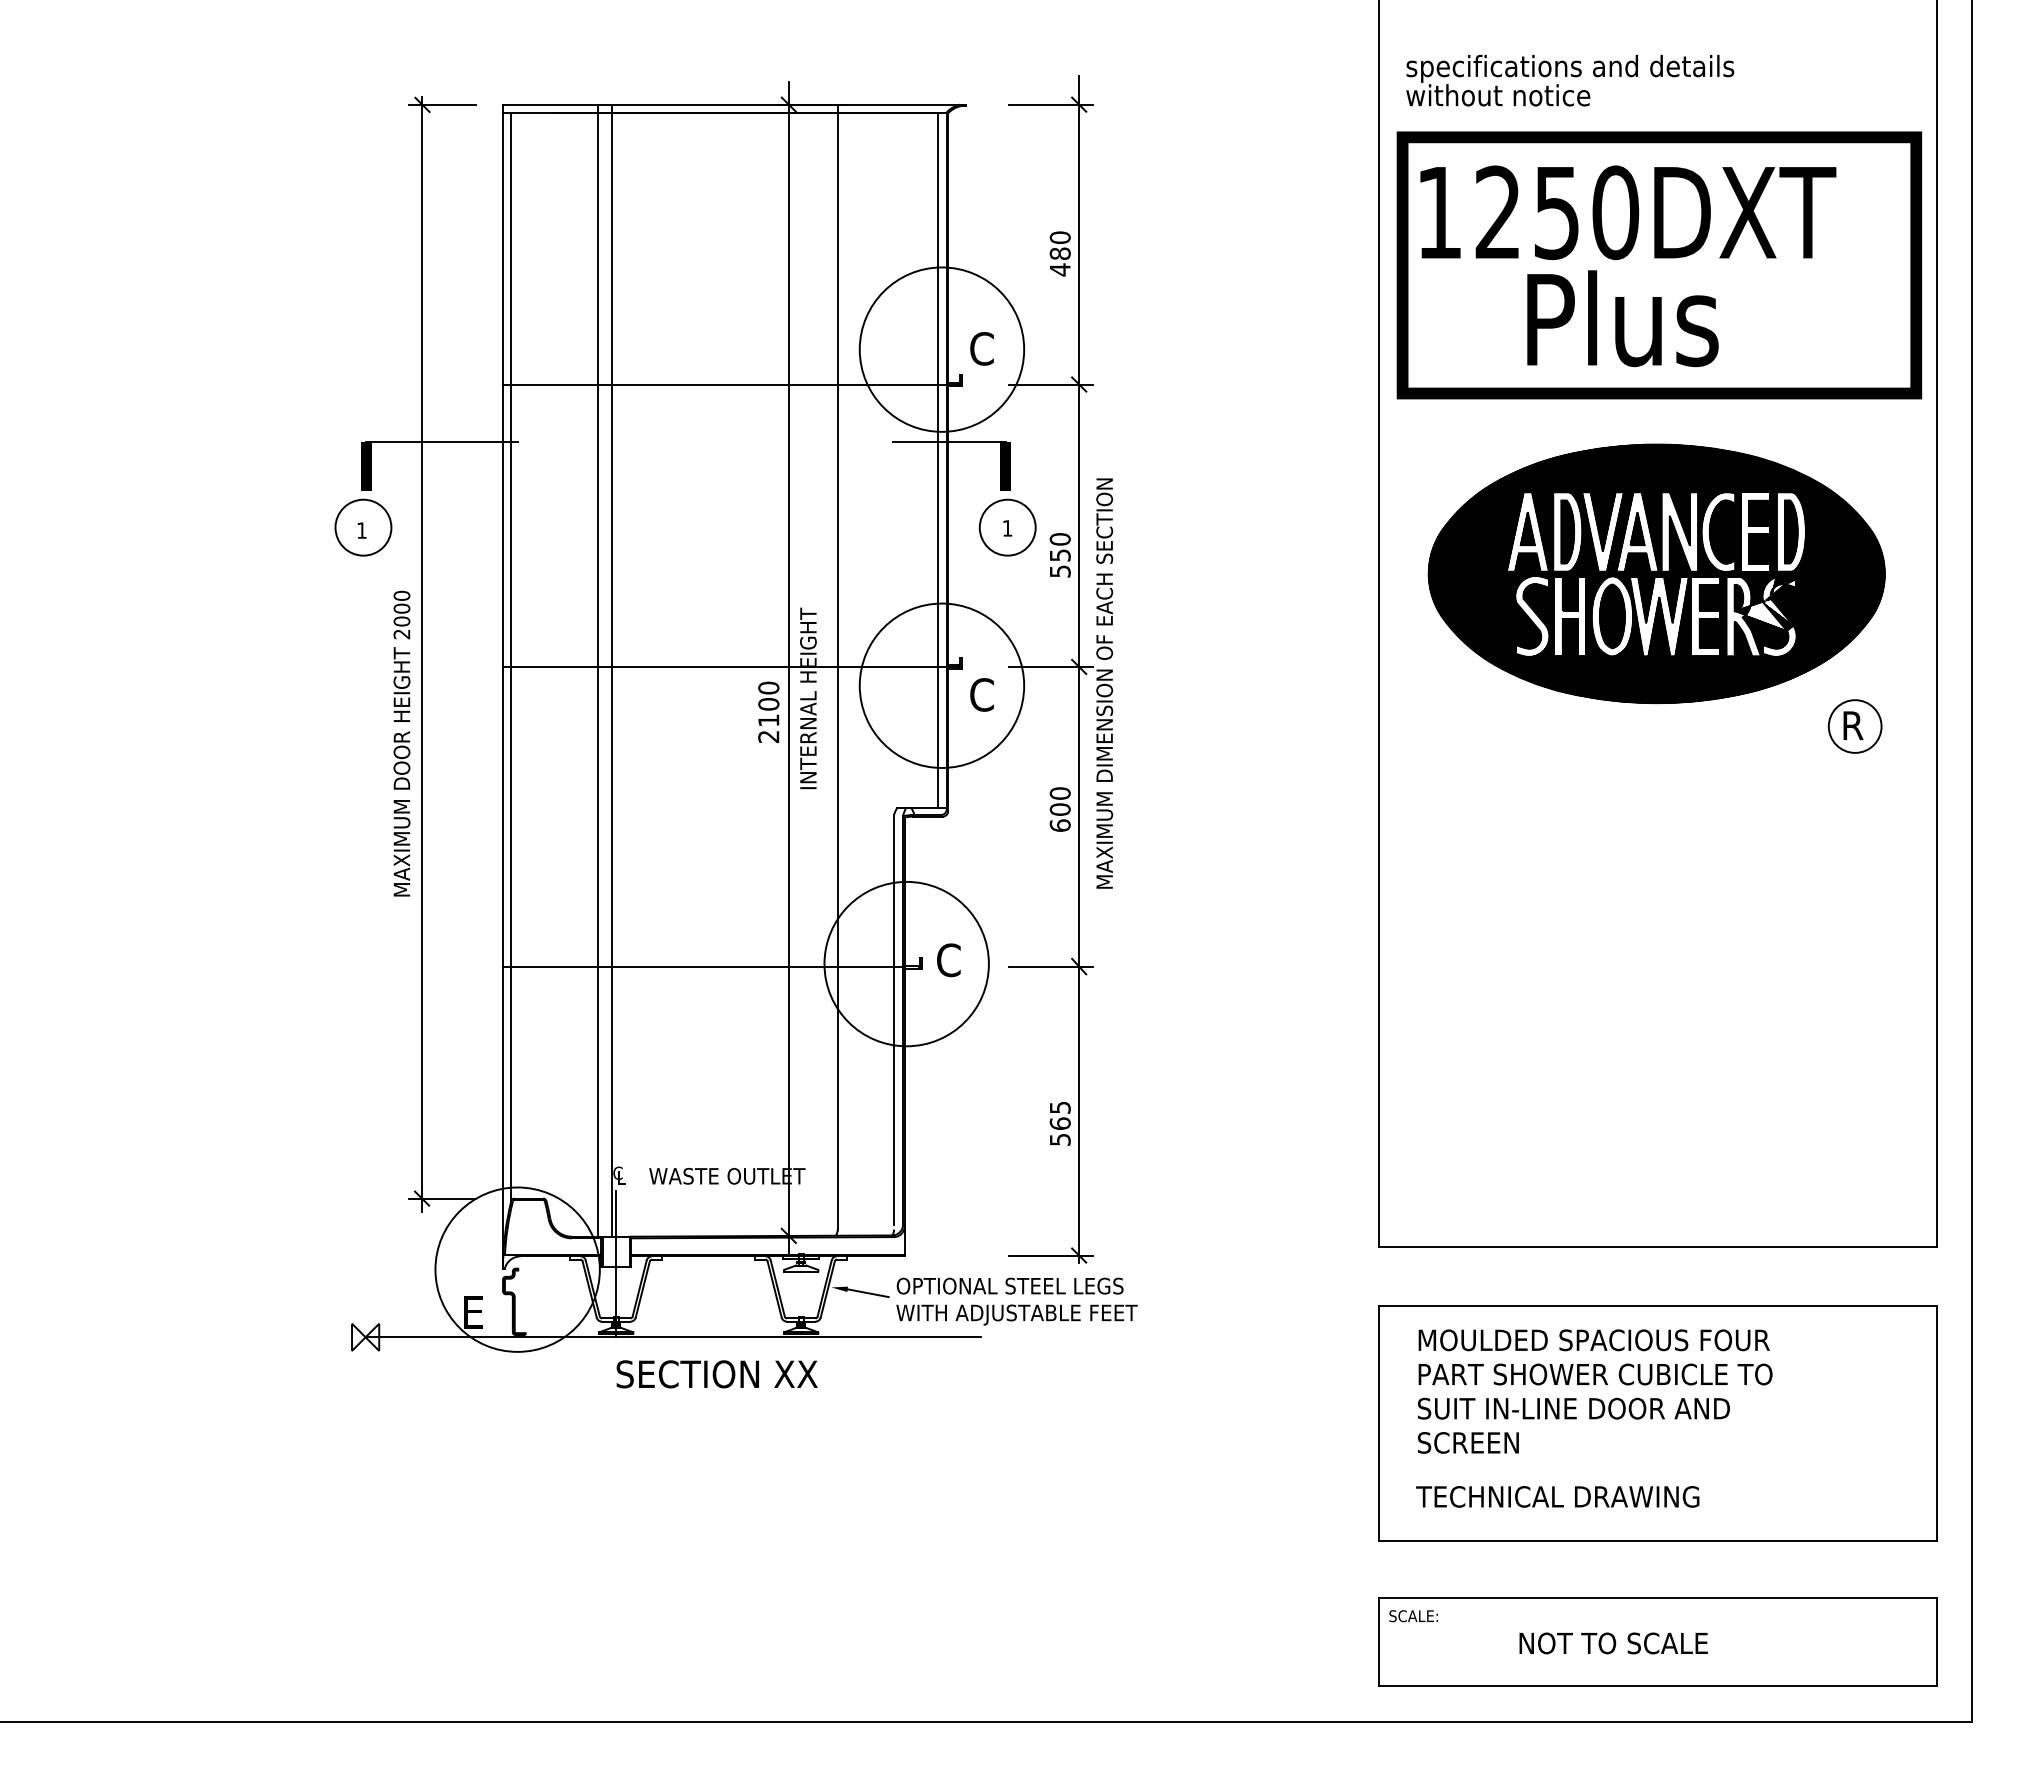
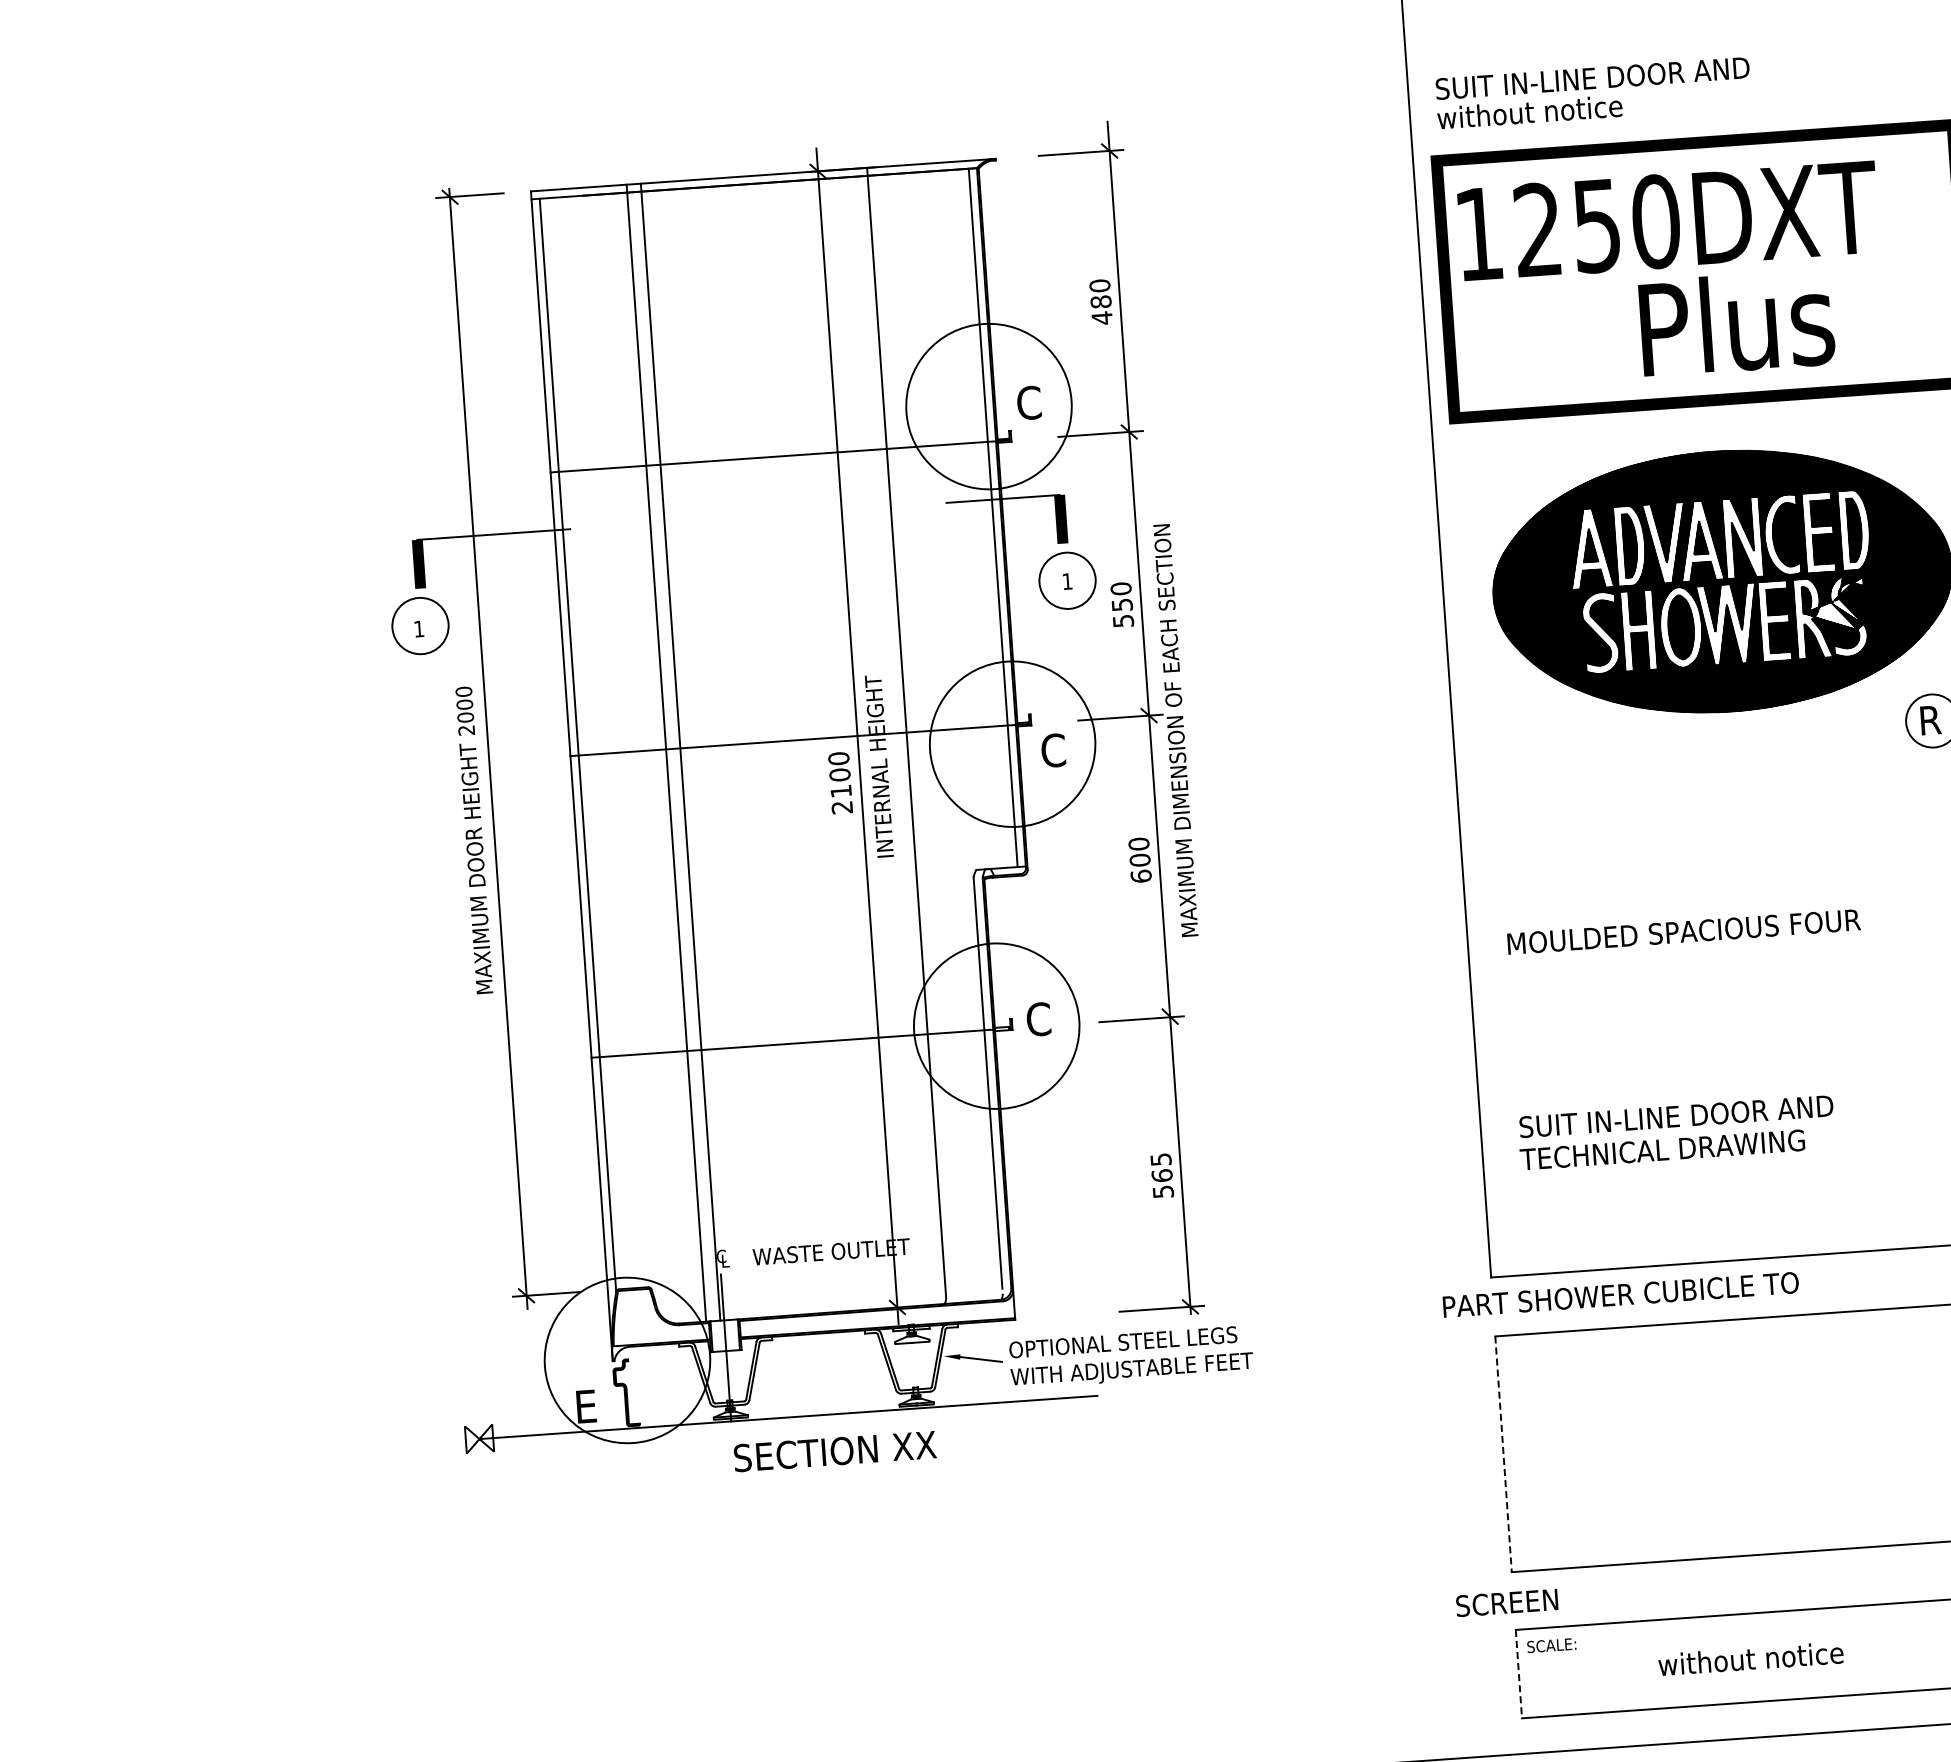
text: (1570, 68) -> (1600, 80), specifications and details -> SUIT IN-LINE DOOR AND
text: (1622, 318) -> (1736, 322), moved
text: (1593, 1340) -> (1683, 932), moved
text: (1595, 1374) -> (1620, 1294), moved
text: (1573, 1408) -> (1676, 1116), moved
line: (1379, 1423) -> (1503, 1454), solid -> dashed
text: (1468, 1442) -> (1507, 1602), moved
text: (1557, 1496) -> (1662, 1149), moved
line: (1379, 1642) -> (1519, 1674), solid -> dashed
text: (1612, 1643) -> (1753, 1658), NOT TO SCALE -> without notice

